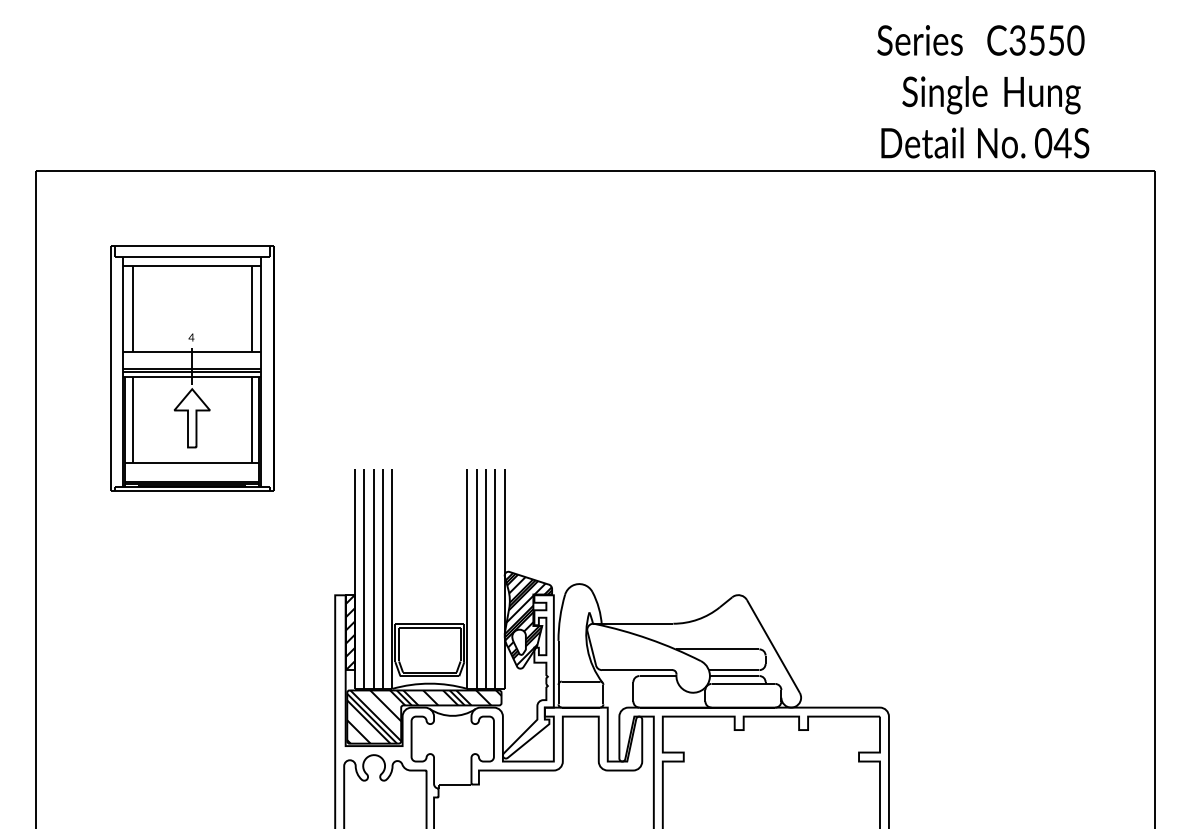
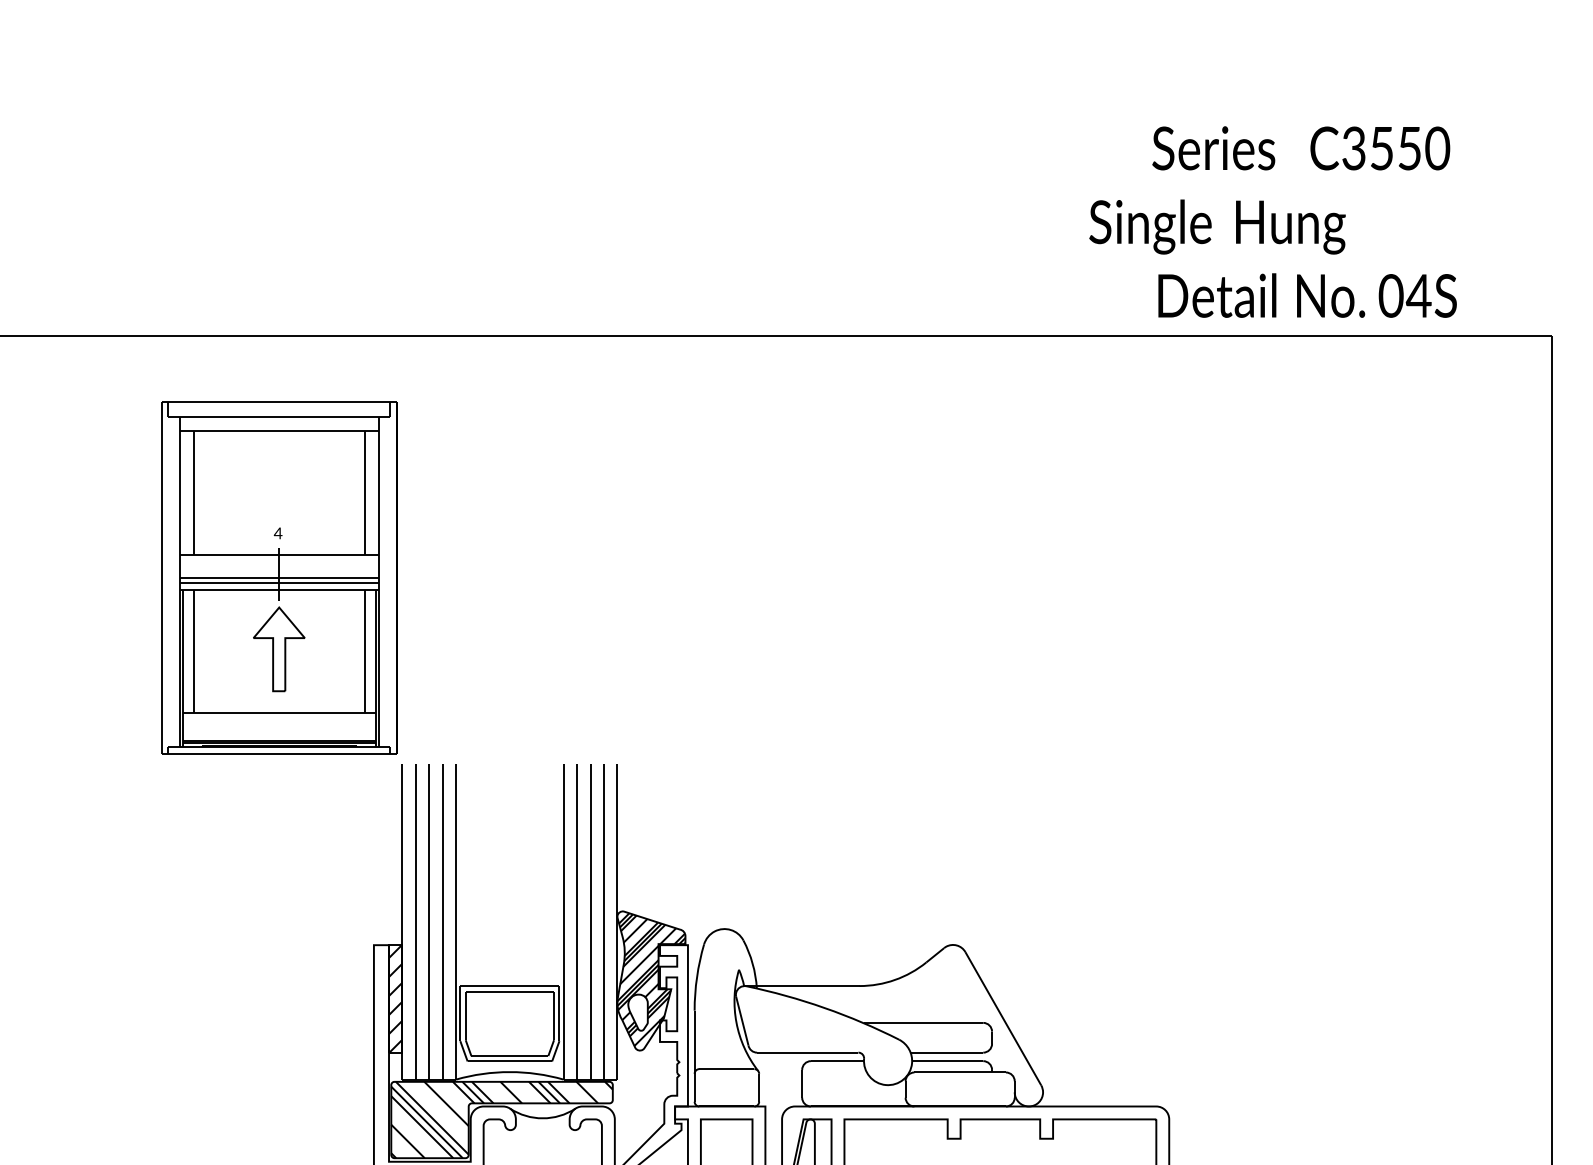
text: (991, 95) -> (1217, 227), moved
part: (192, 368) -> (279, 577), moved

